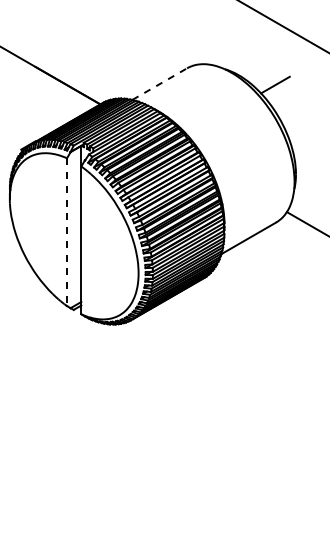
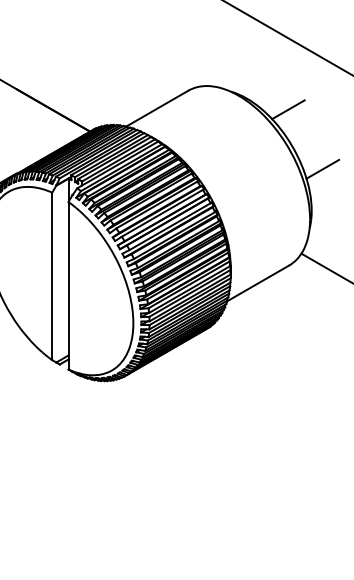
line: (159, 84) -> (157, 109), dashed -> solid
line: (305, 137) -> (322, 169), added
line: (67, 232) -> (52, 276), dashed -> solid

